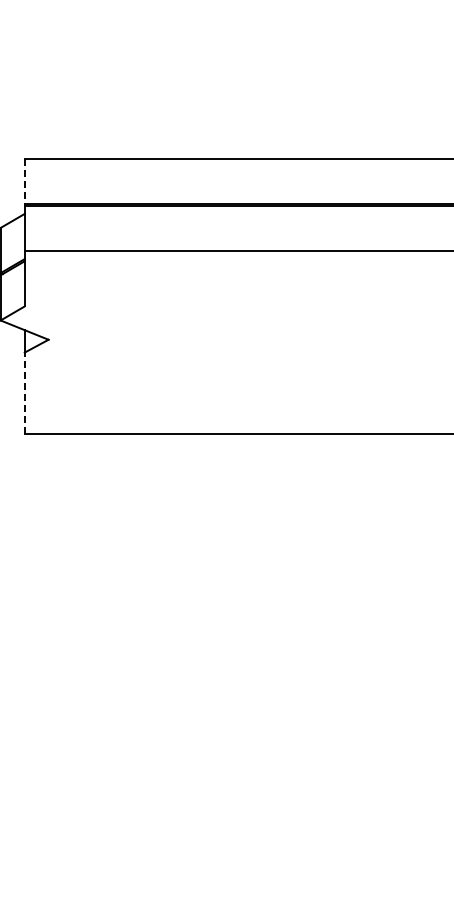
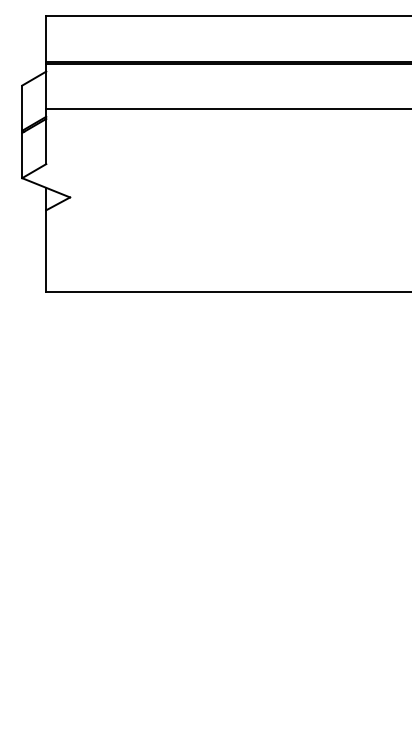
line: (24, 181) -> (46, 39), dashed -> solid
line: (24, 393) -> (46, 251), dashed -> solid

